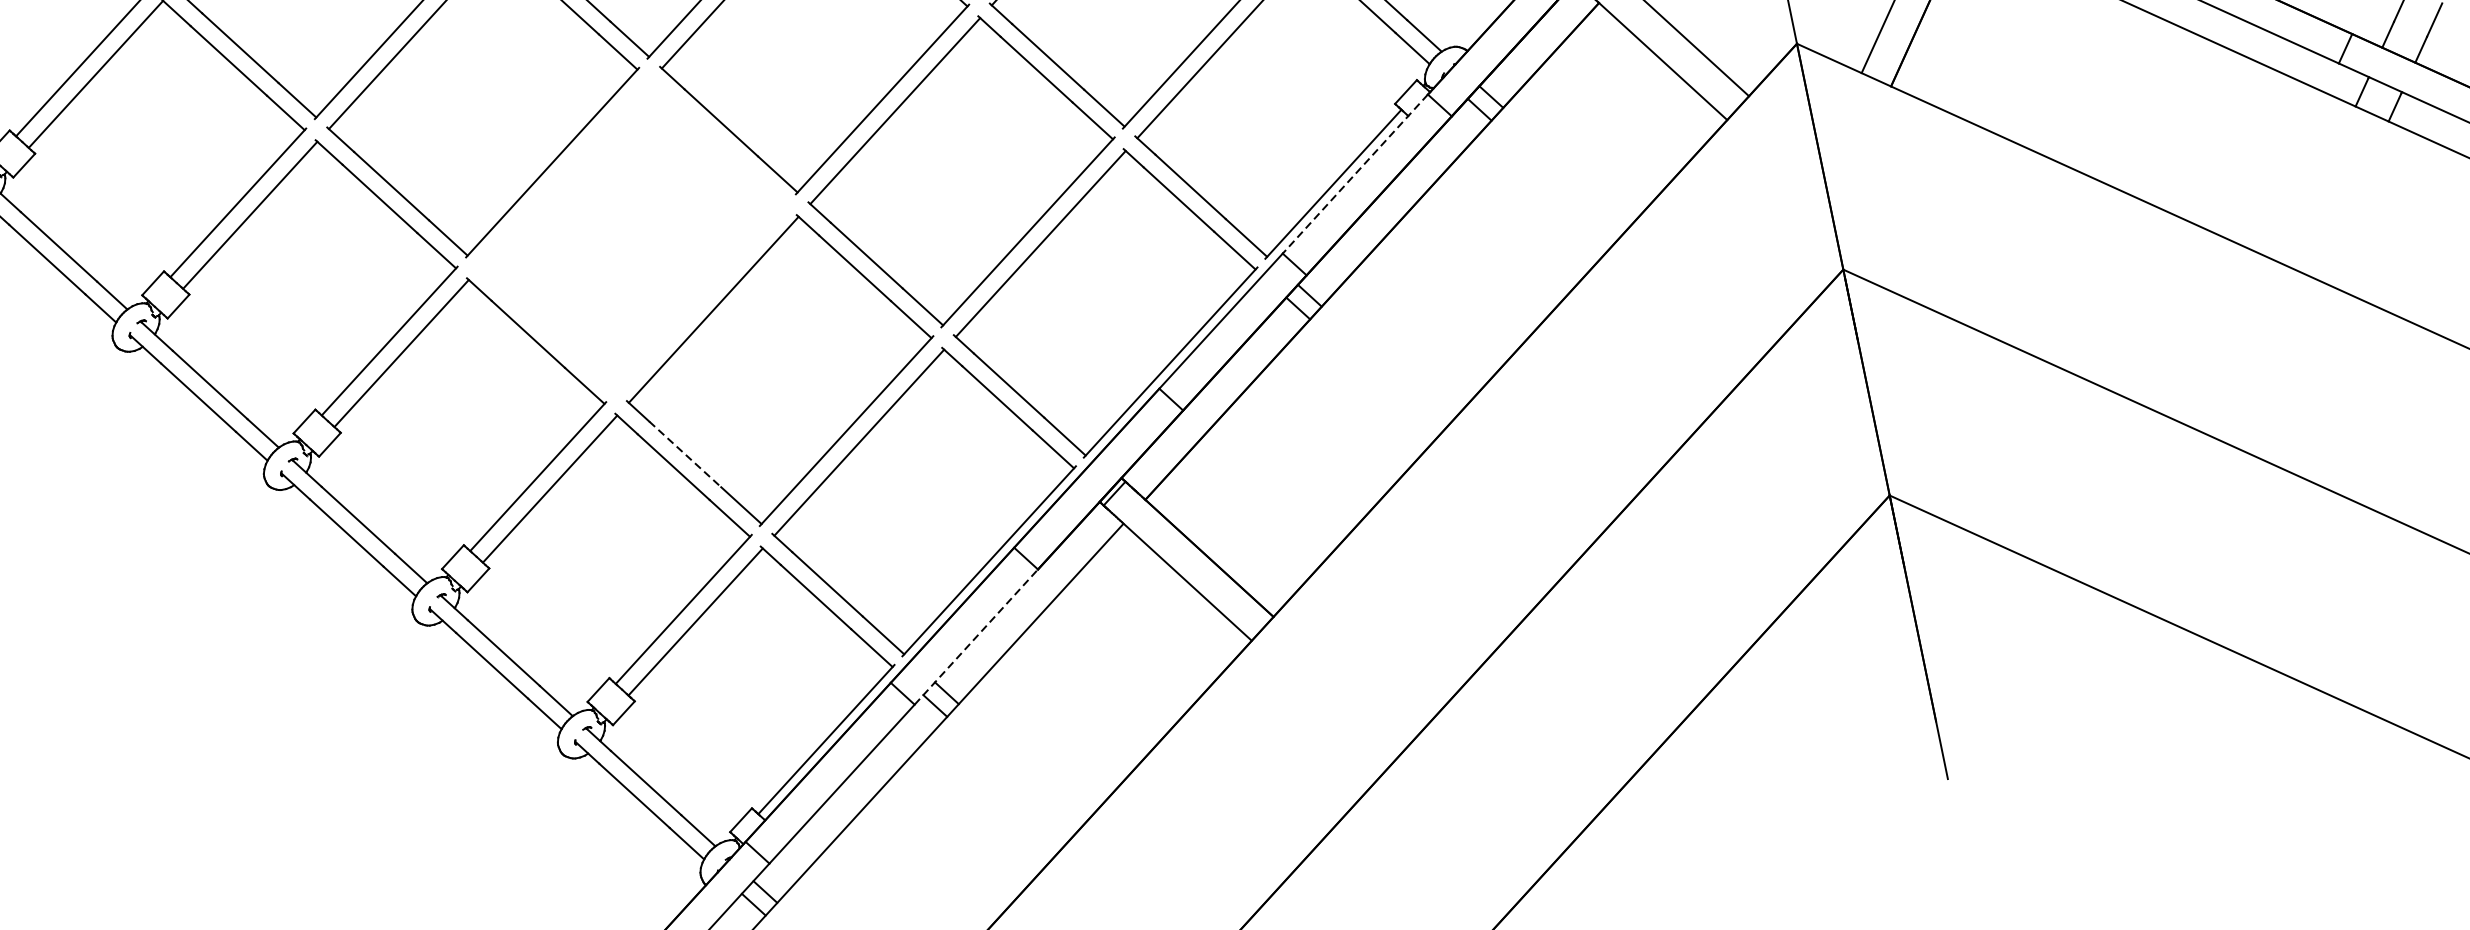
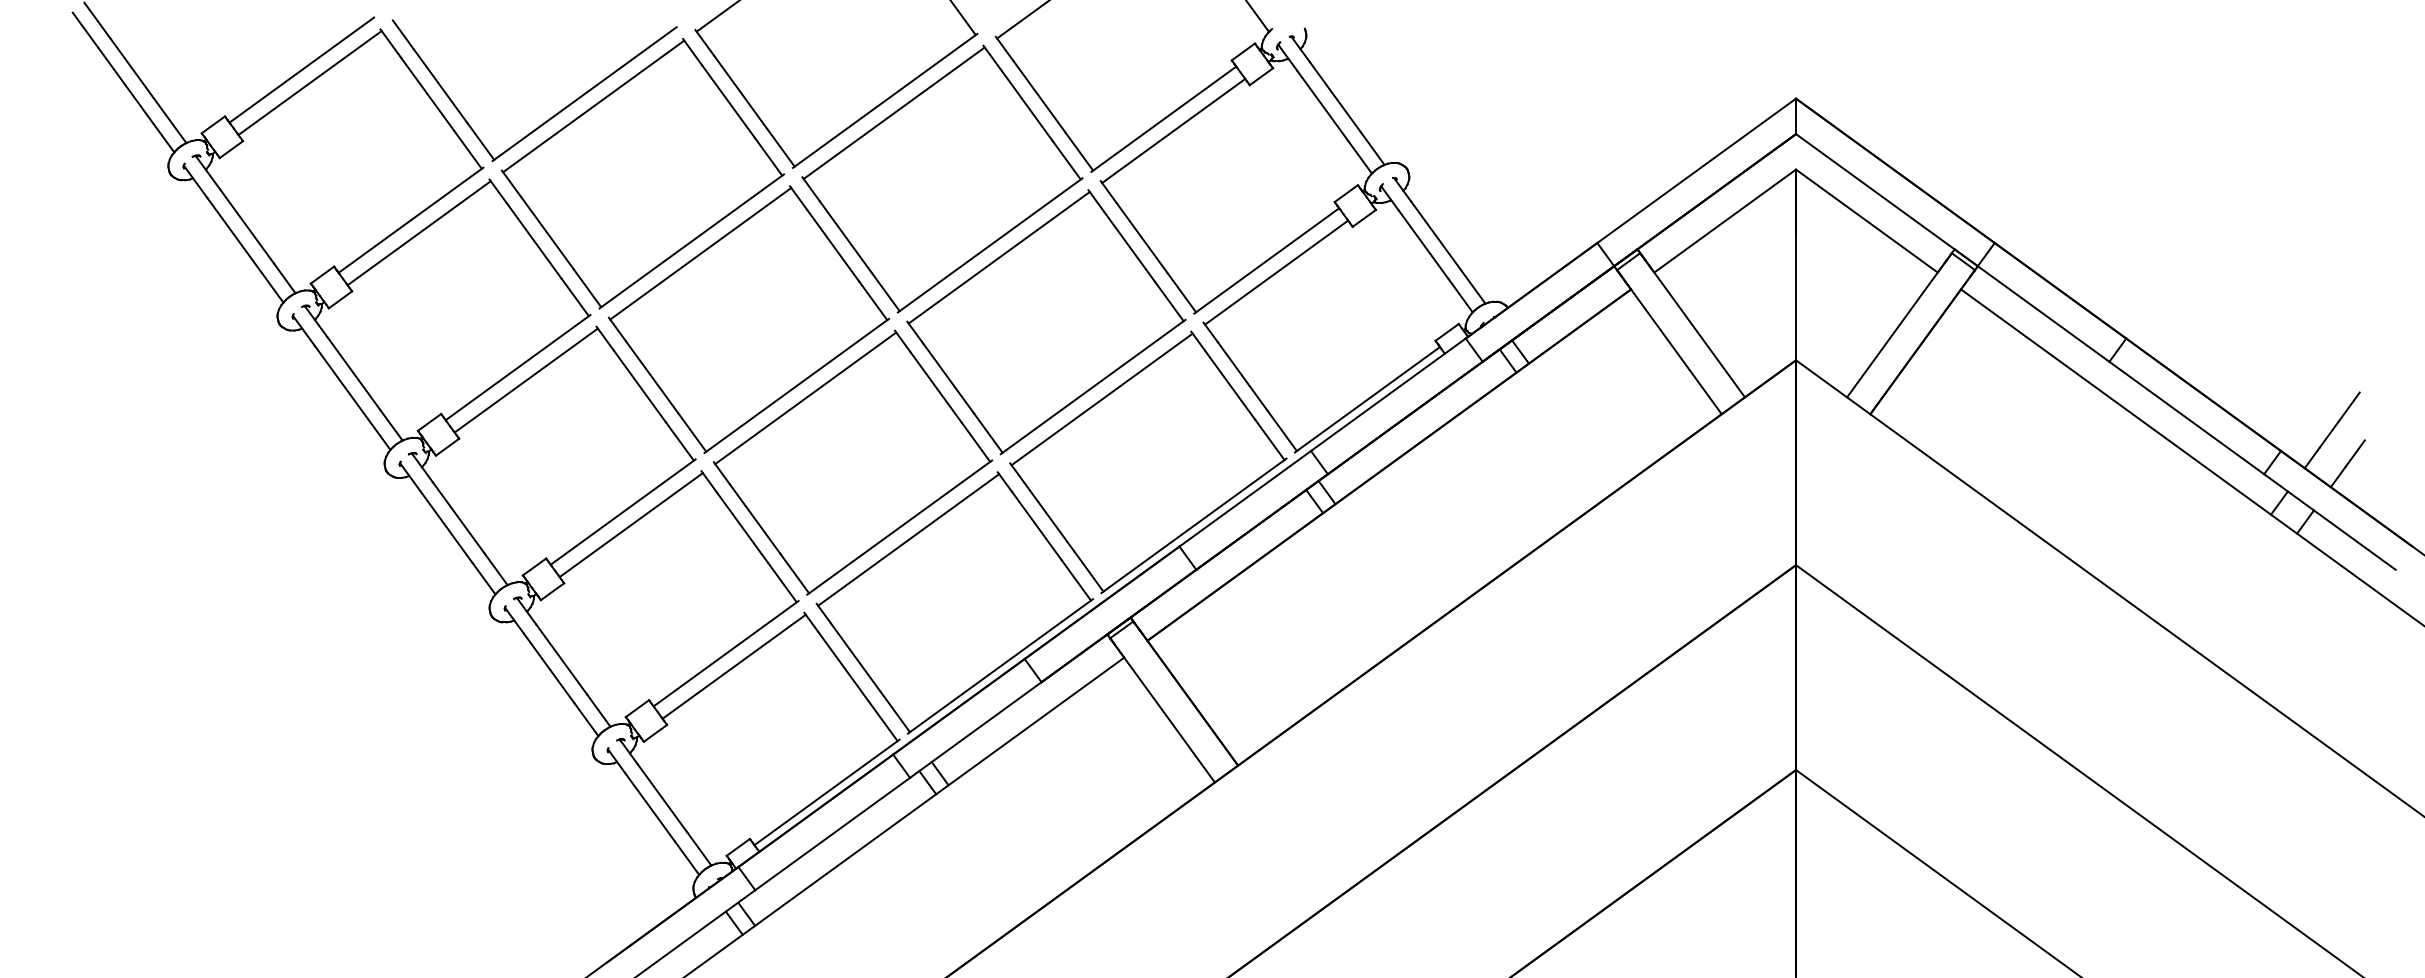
line: (1355, 173) -> (1388, 394), dashed -> solid
part: (632, 235) -> (748, 319), added
line: (685, 454) -> (755, 519), dashed -> solid
line: (976, 636) -> (976, 729), dashed -> solid

